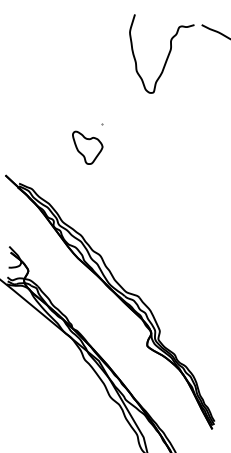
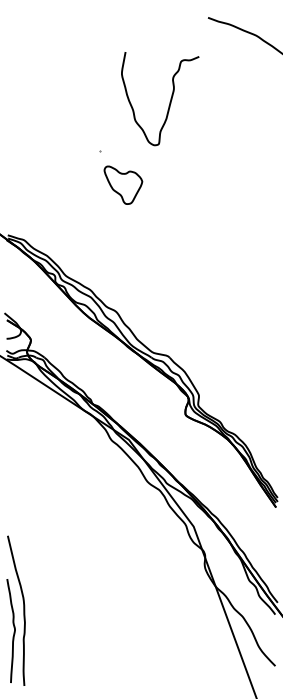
curve: (166, 58) -> (169, 101), moved
part: (87, 147) -> (123, 184), moved

